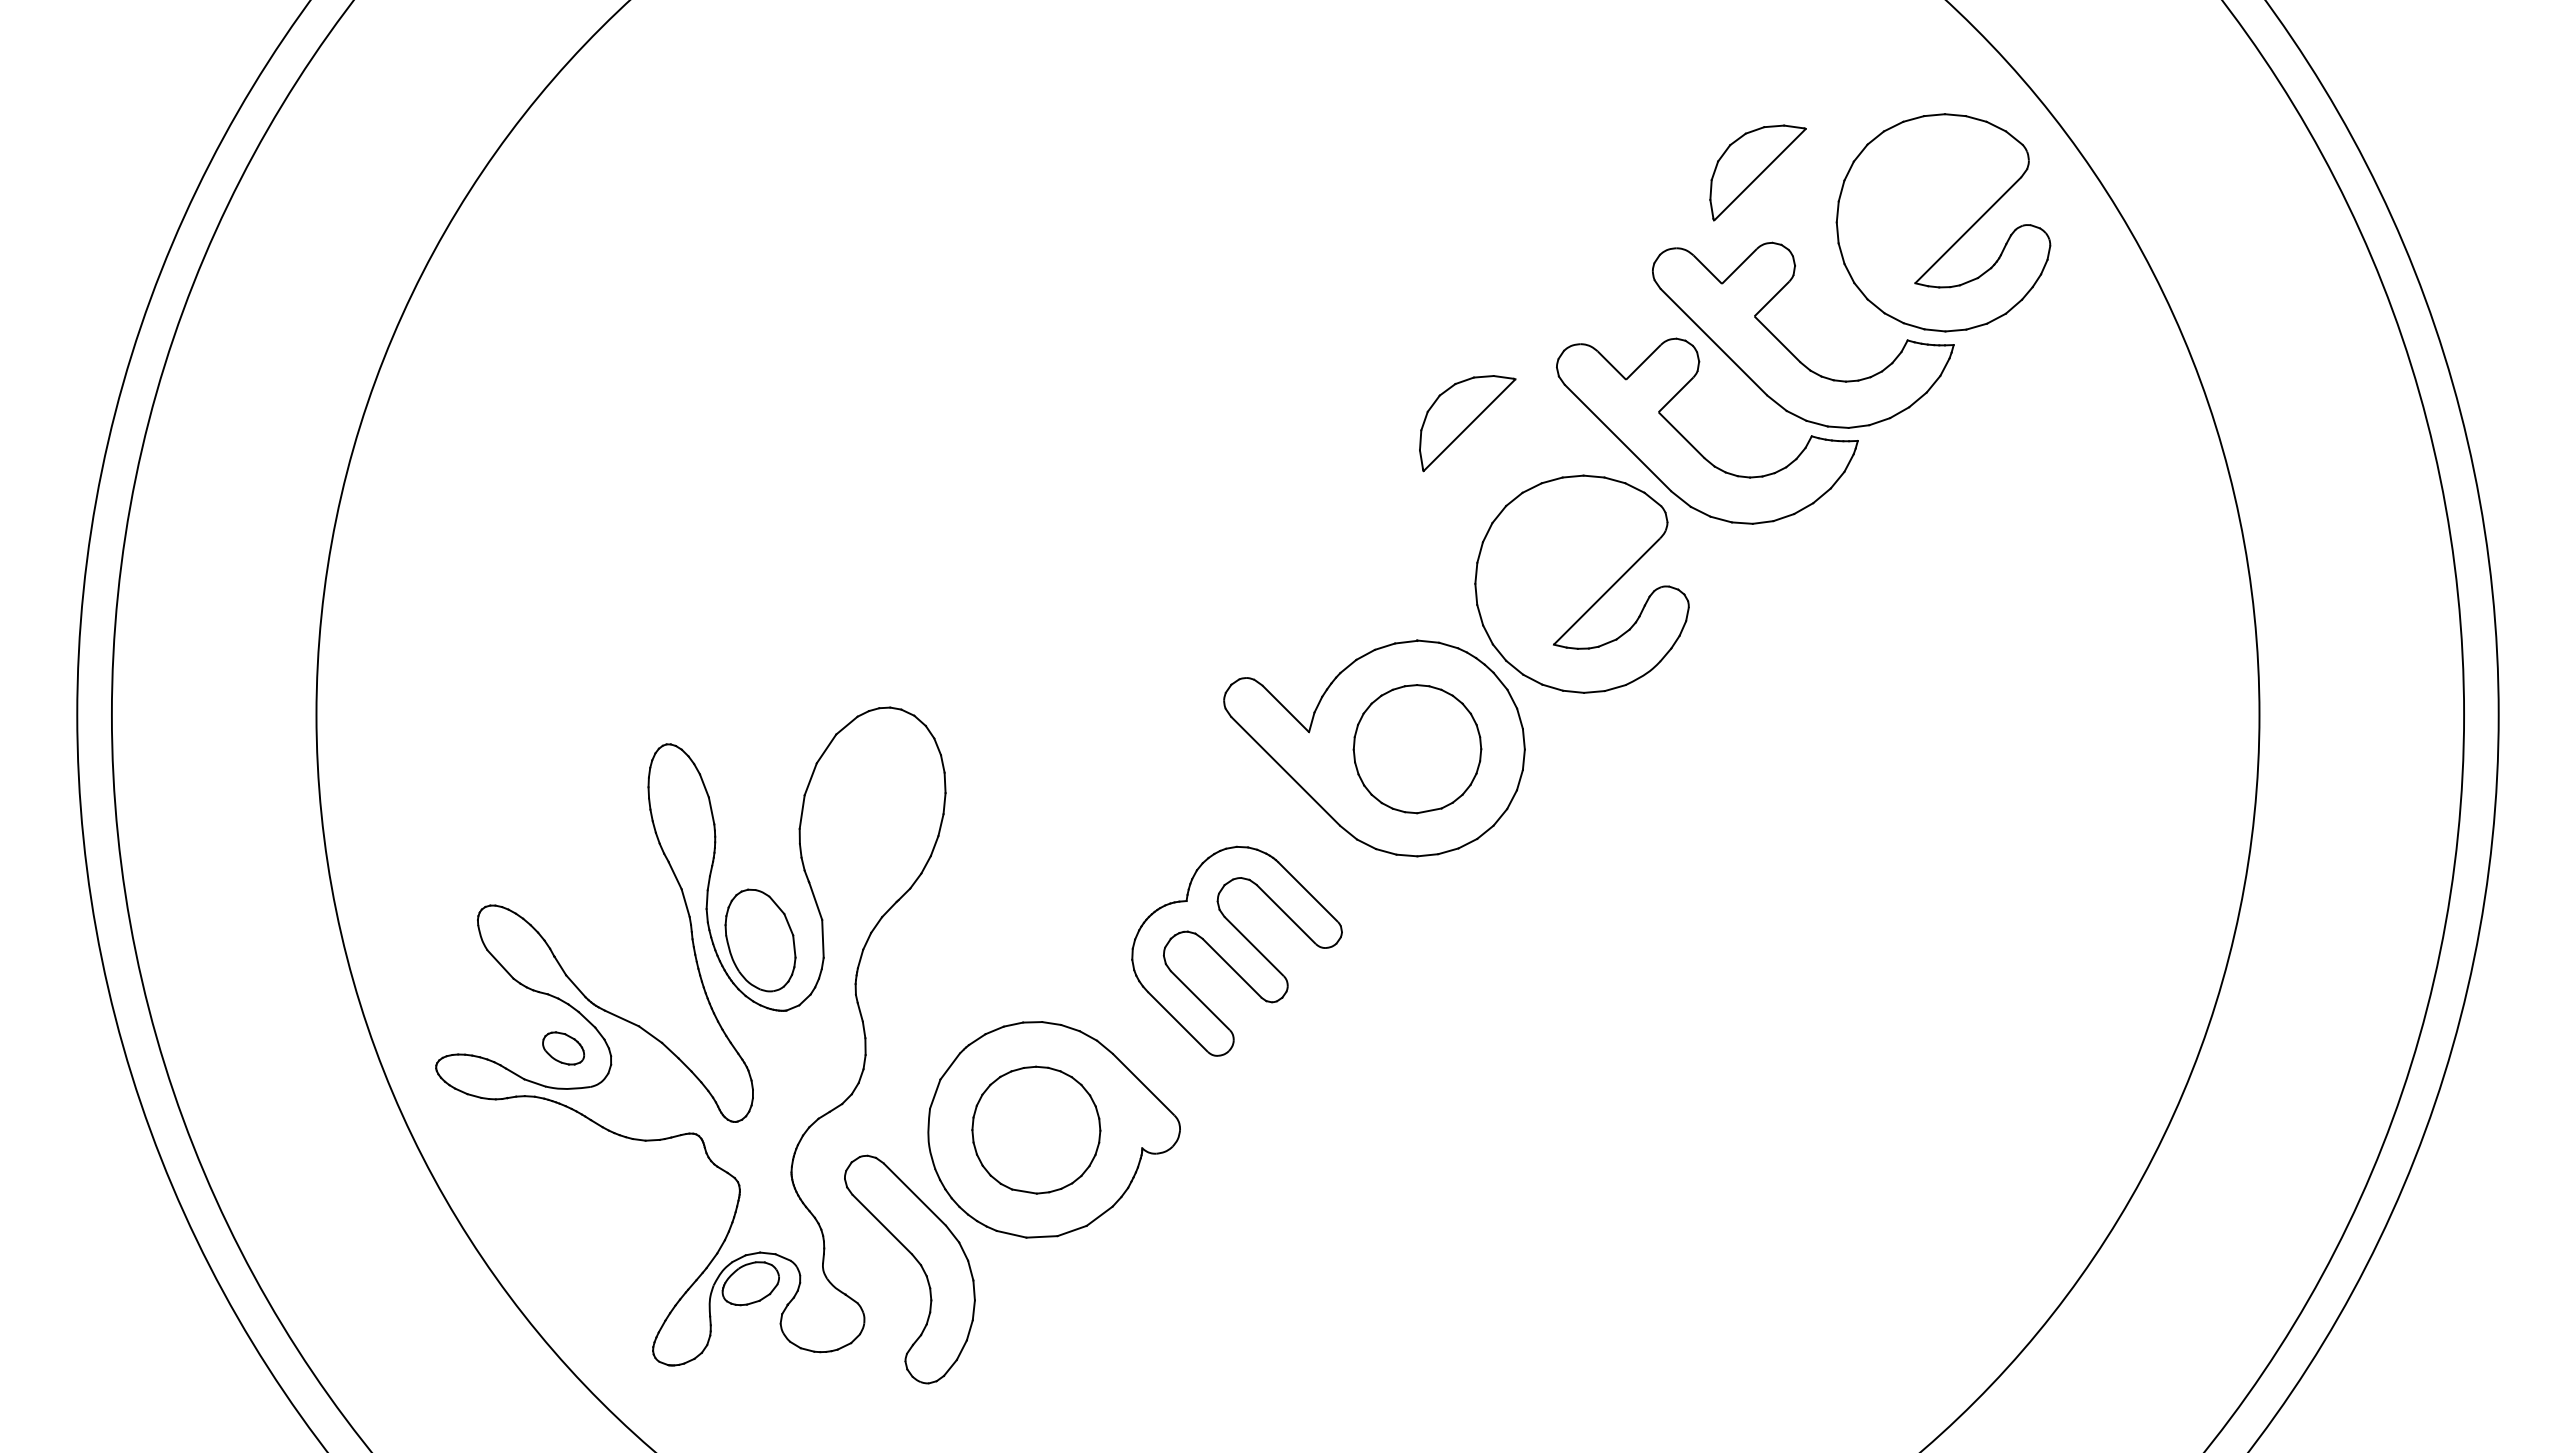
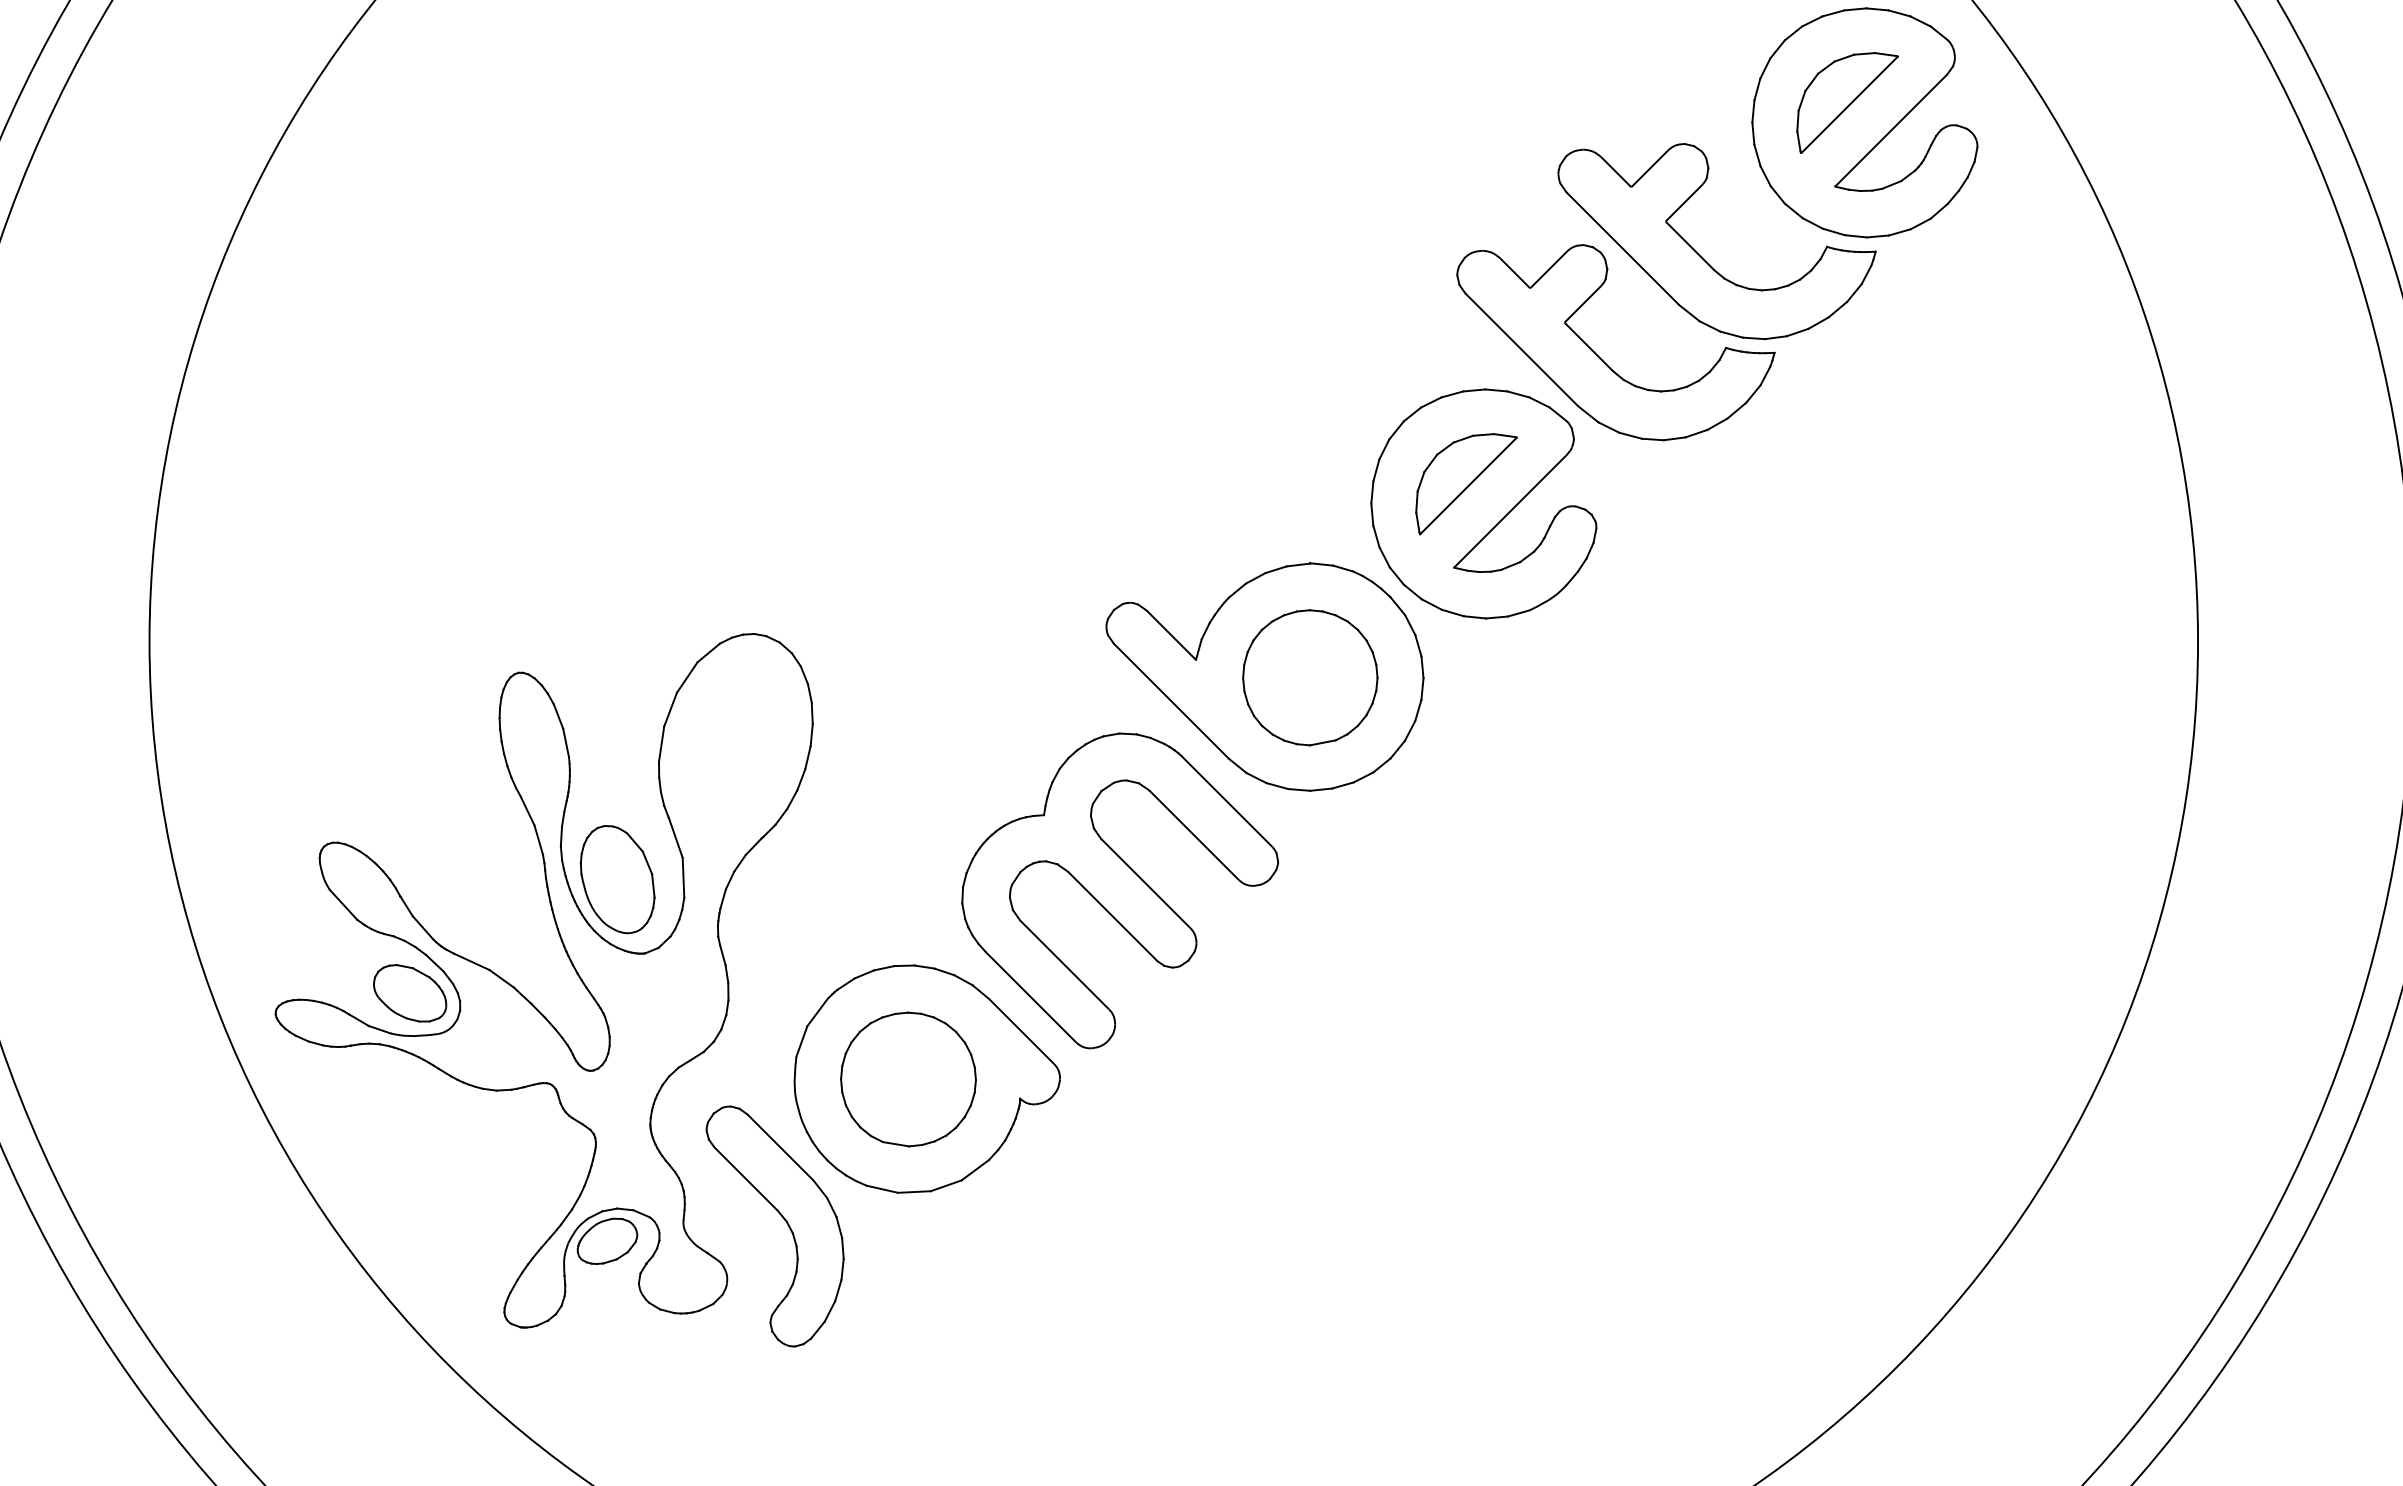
part: (1757, 172) -> (1846, 102), moved
part: (1467, 423) -> (1466, 484), moved
part: (1236, 951) -> (1119, 891), size x1.43
part: (563, 1048) -> (409, 993), size x1.67

